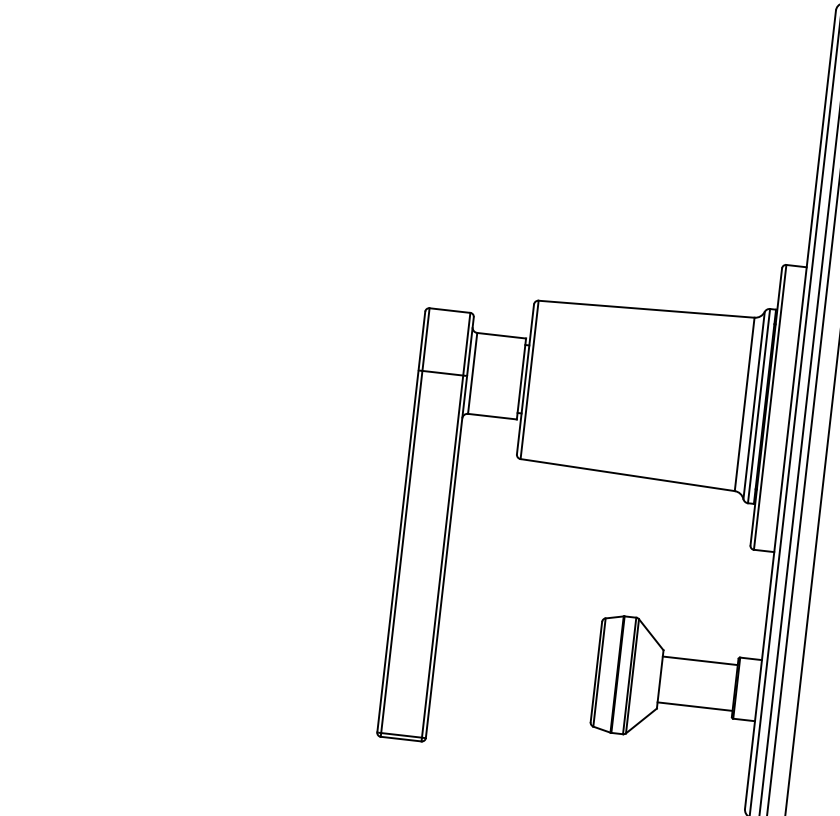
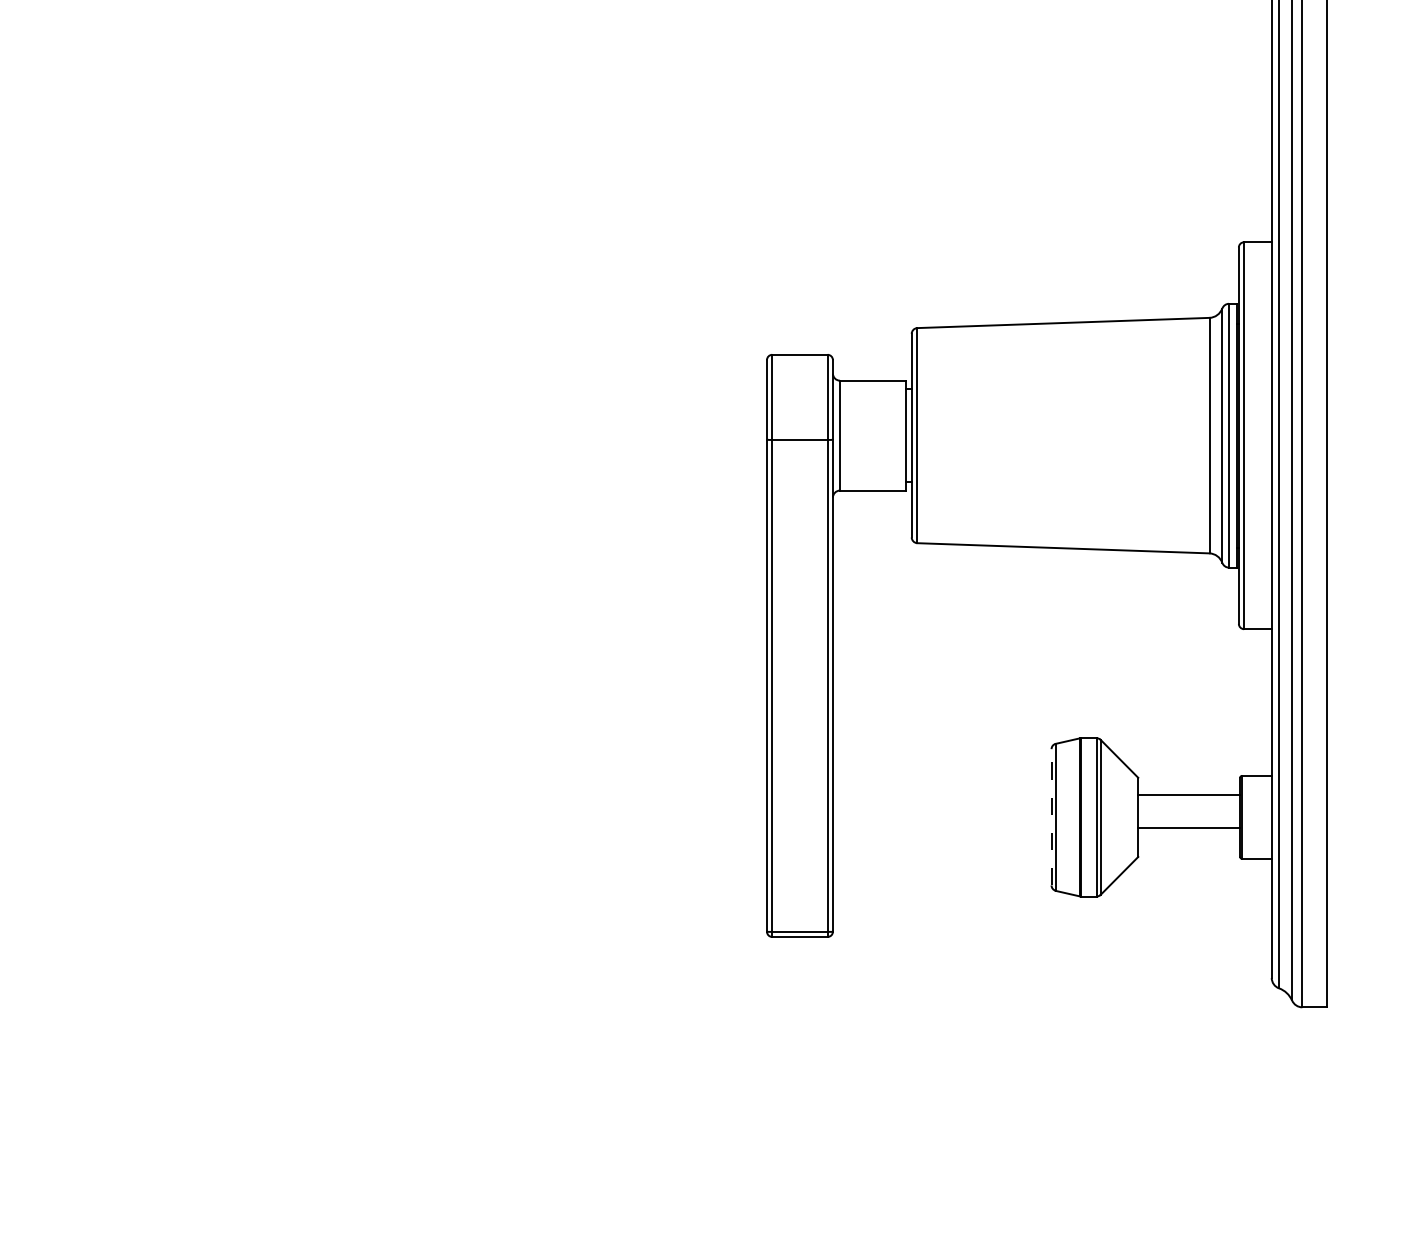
line: (700, 661) -> (1189, 828), moved
line: (596, 671) -> (1051, 816), solid -> dashed
line: (695, 706) -> (1189, 794), moved

